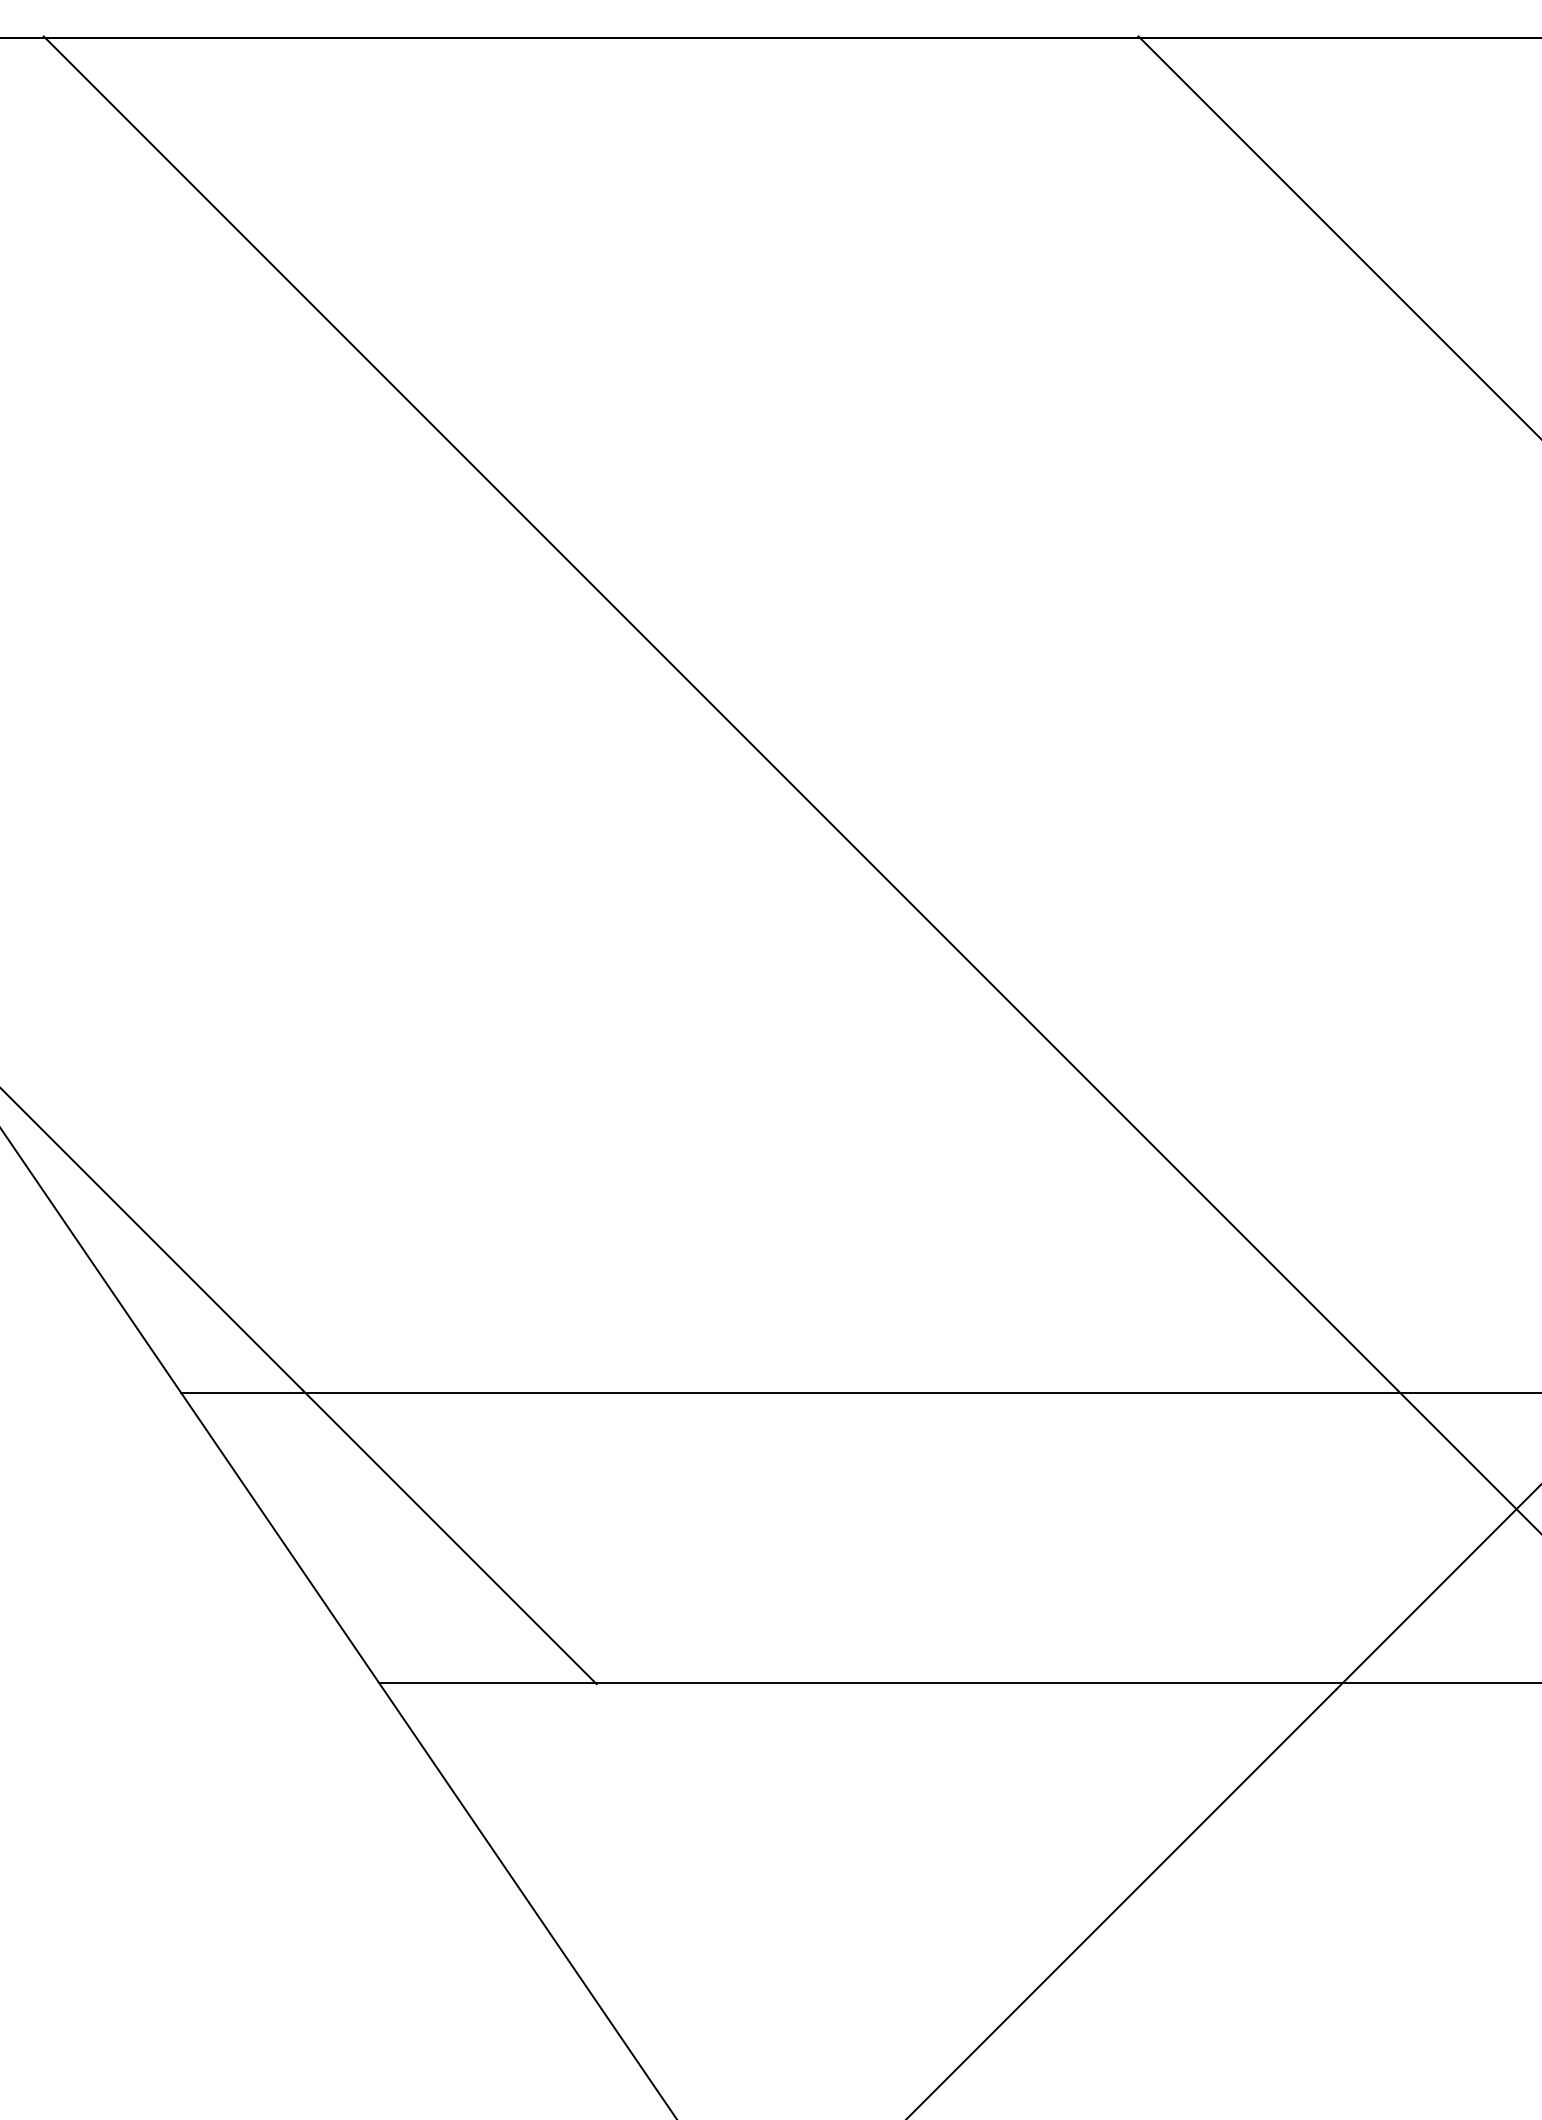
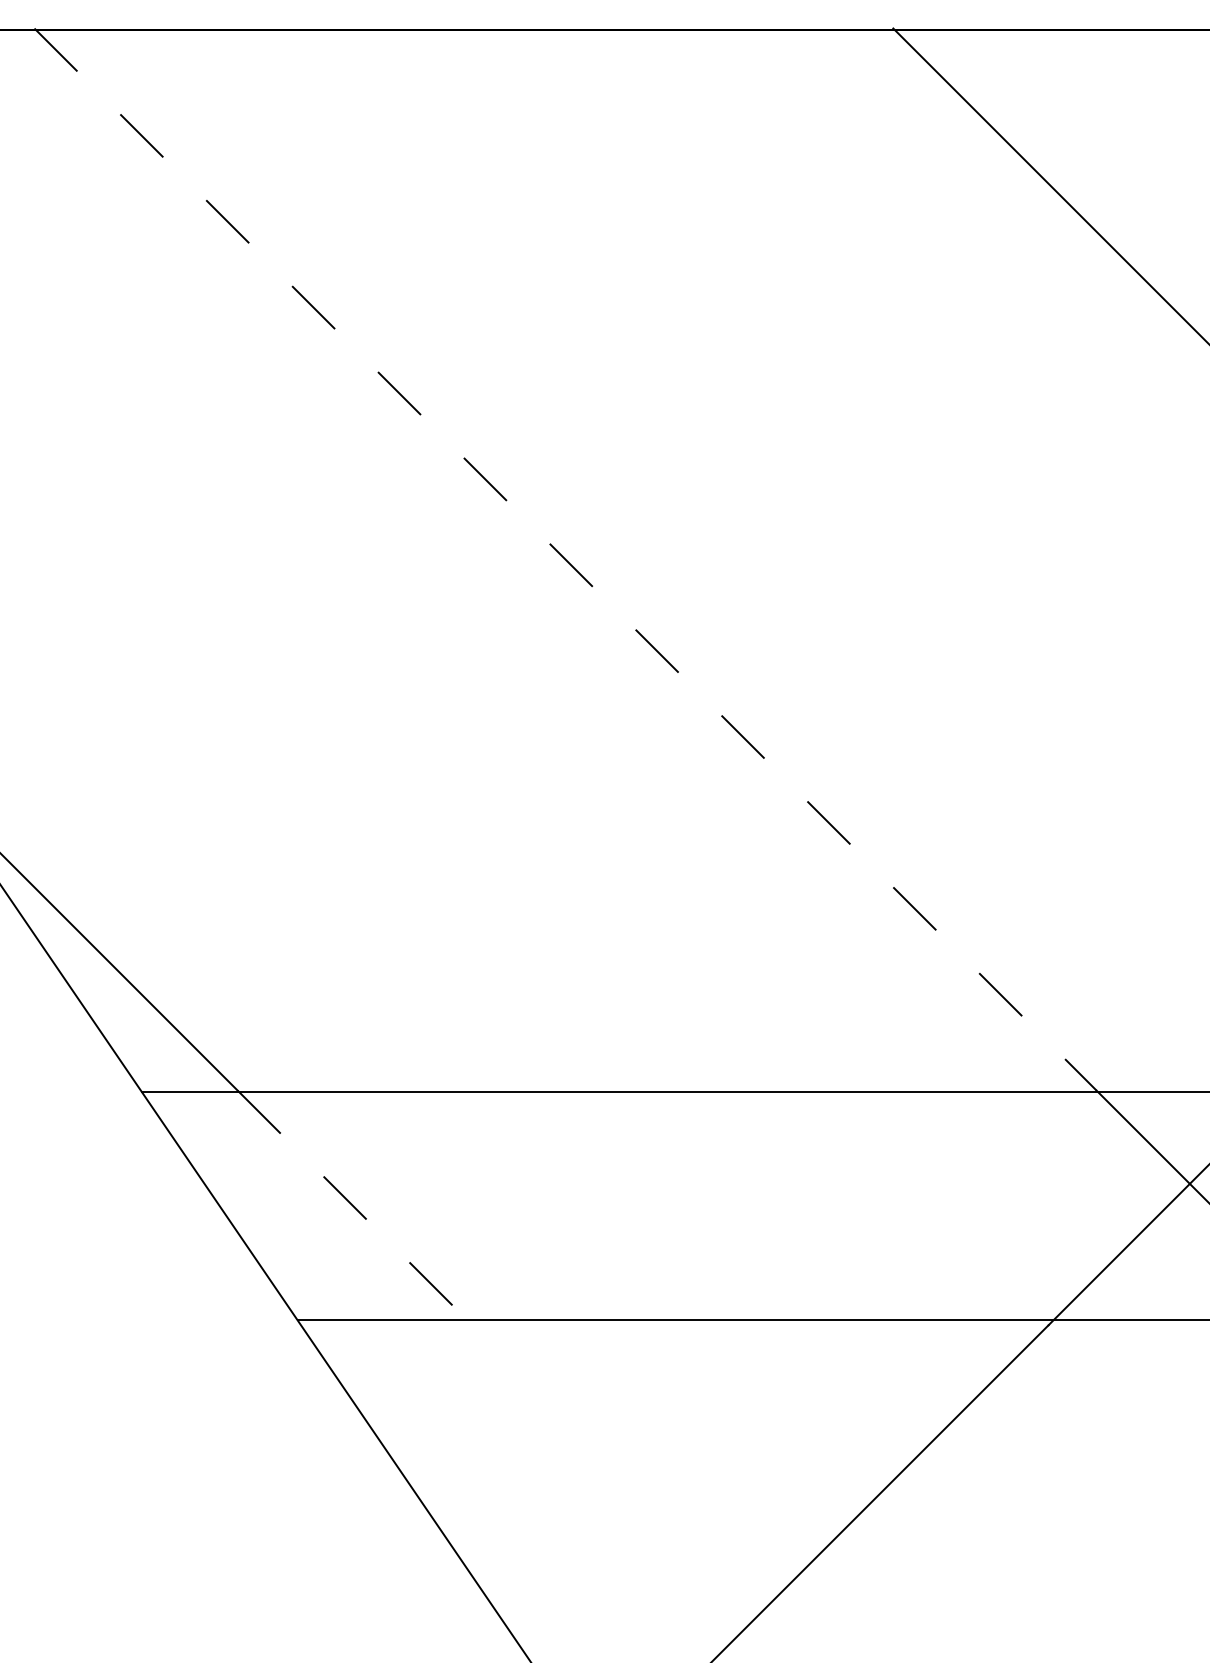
line: (721, 713) -> (566, 559), solid -> dashed
line: (449, 1537) -> (352, 1206), solid -> dashed

